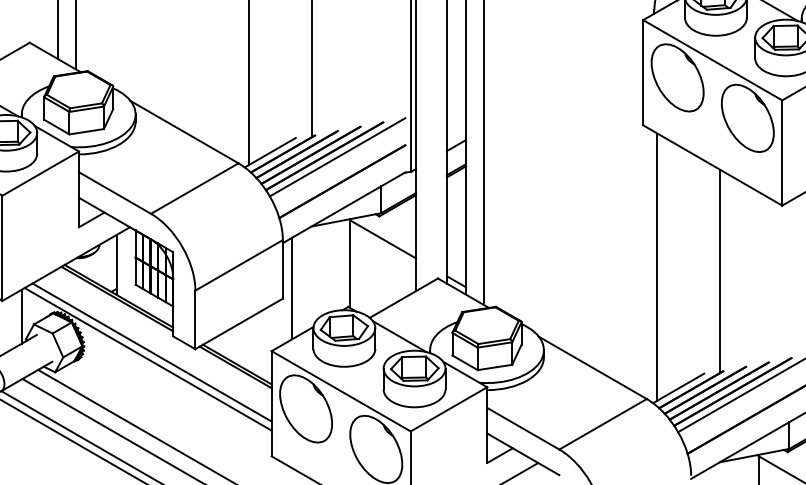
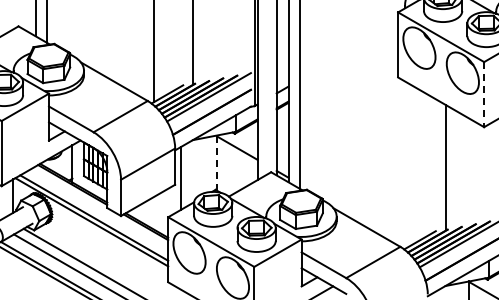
line: (782, 152) -> (484, 94), solid -> dashed
line: (349, 264) -> (216, 163), solid -> dashed
line: (656, 265) -> (406, 164), removed

